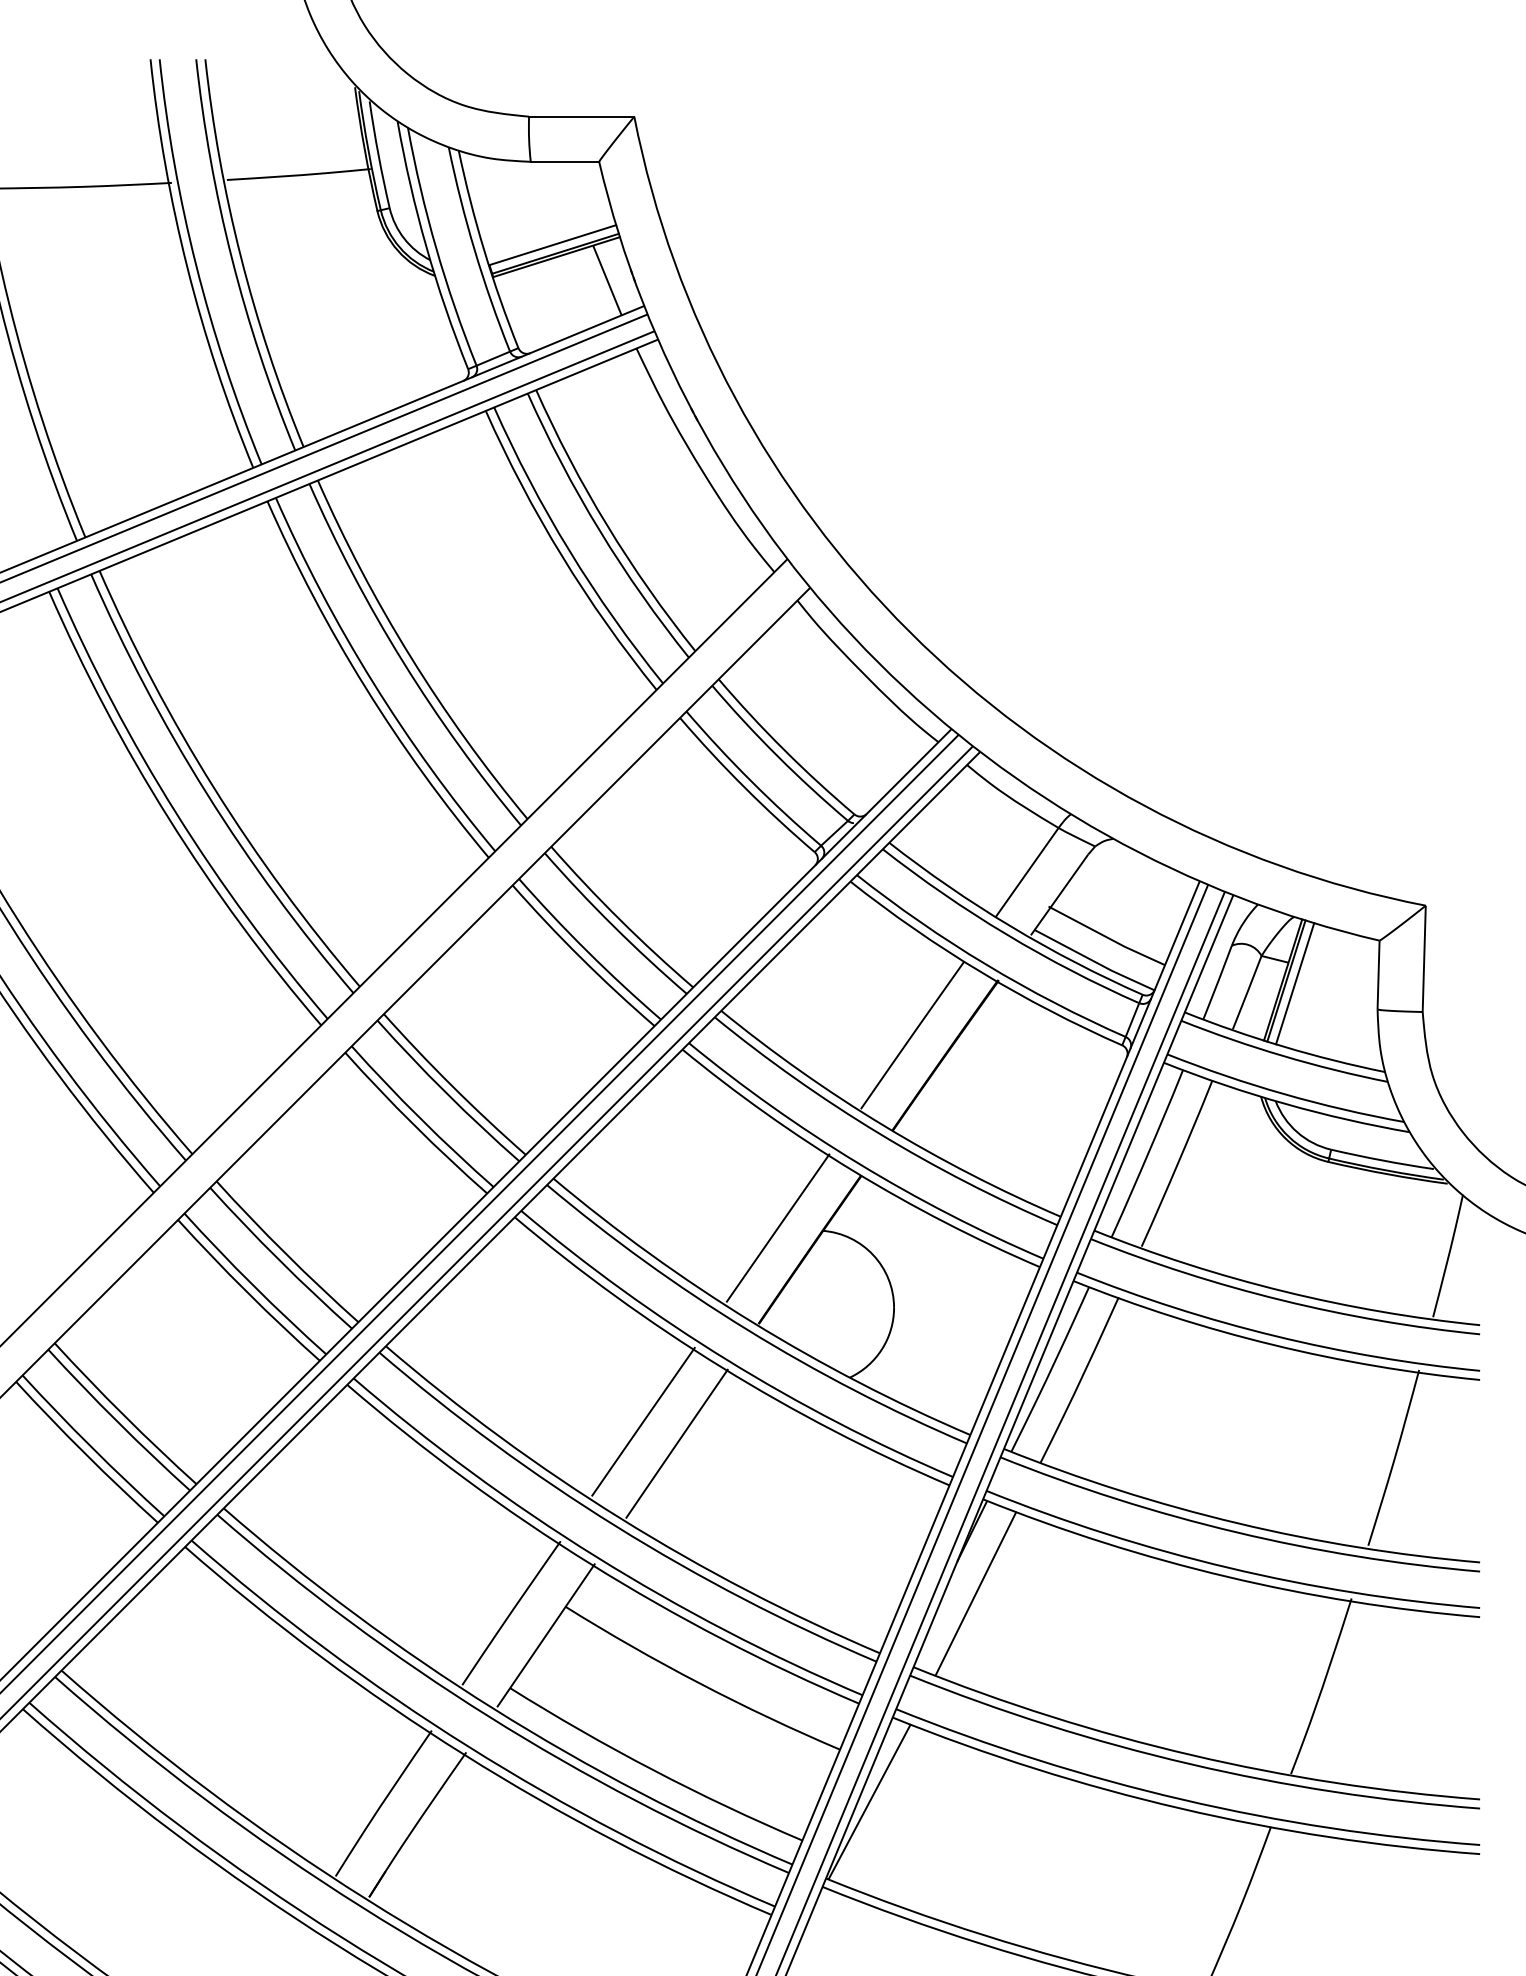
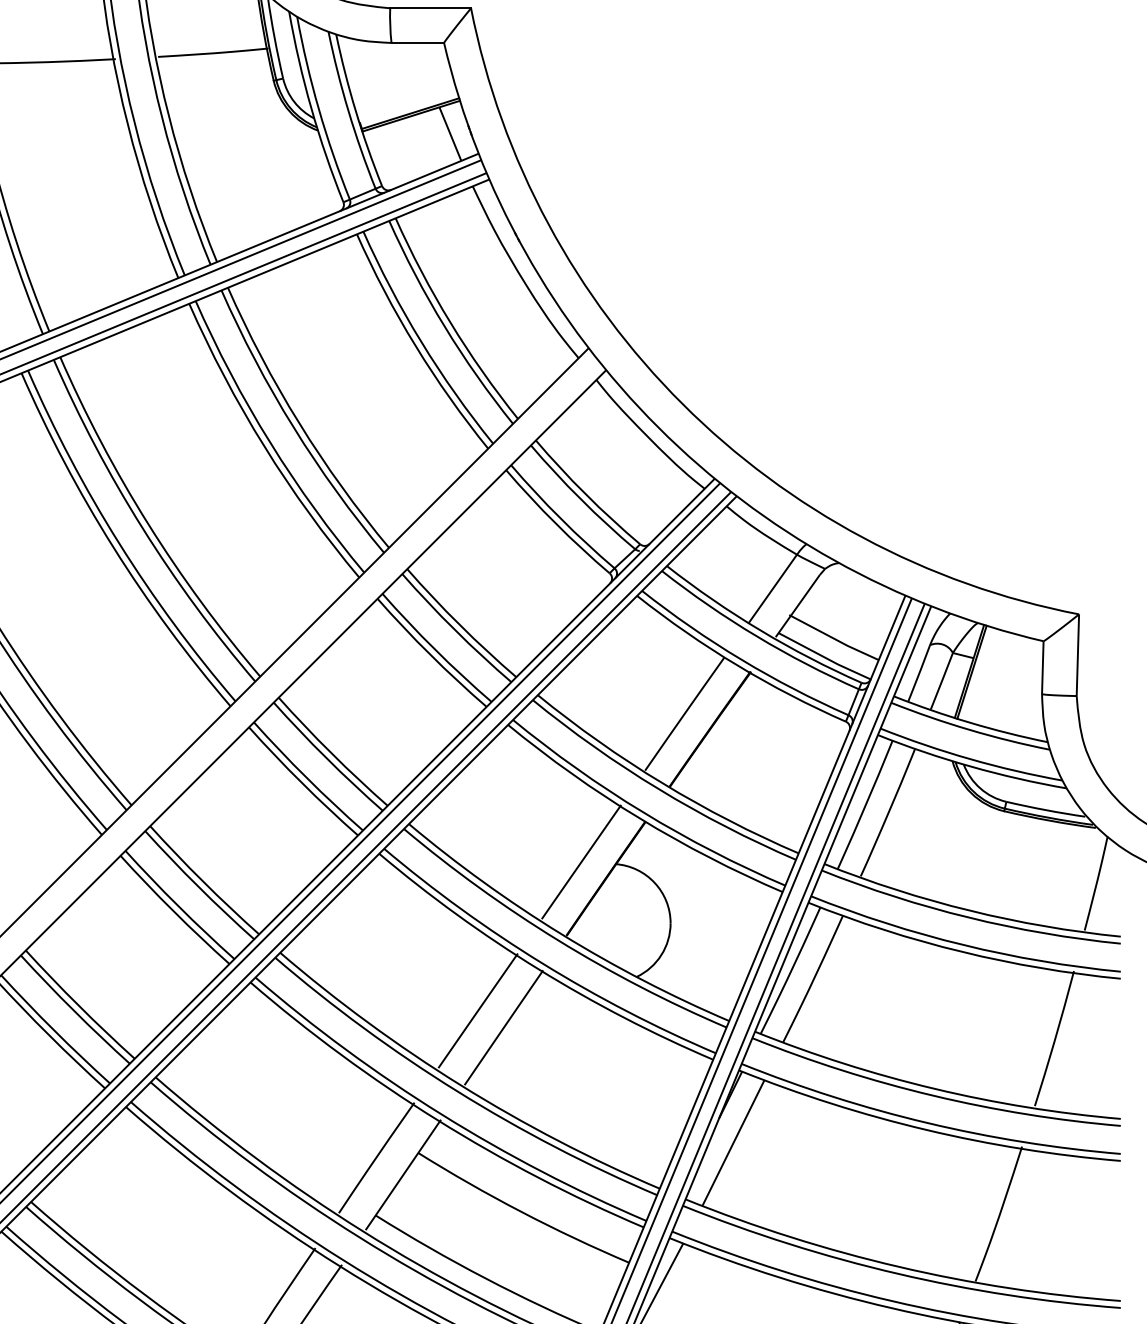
line: (552, 245) -> (408, 107), removed
line: (1295, 983) -> (978, 674), removed

